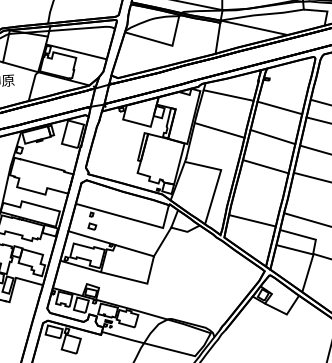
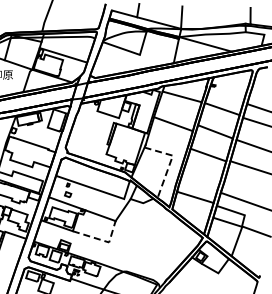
line: (218, 178) -> (170, 162), solid -> dashed
line: (138, 281) -> (102, 240), solid -> dashed

